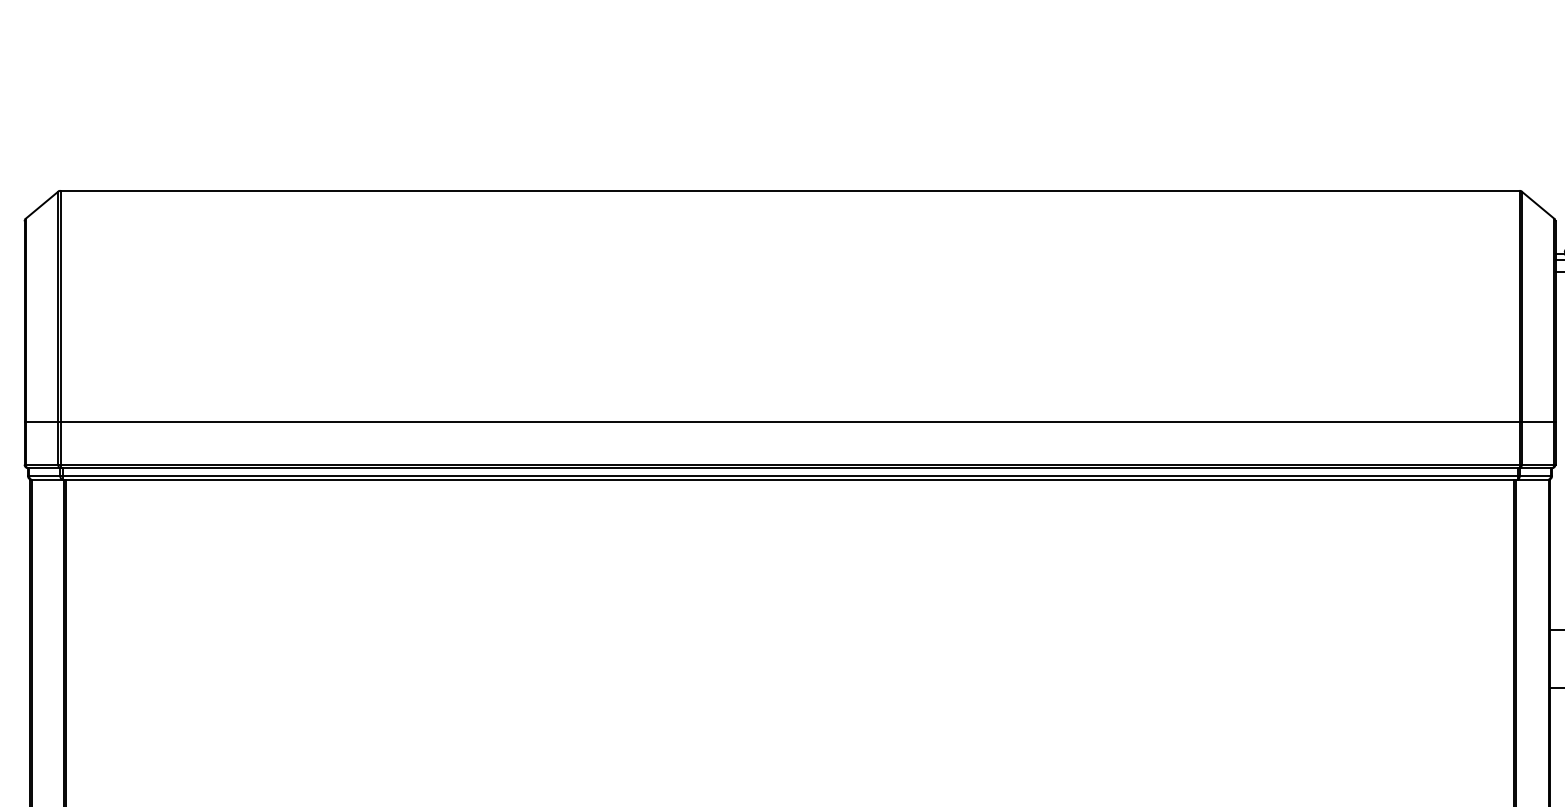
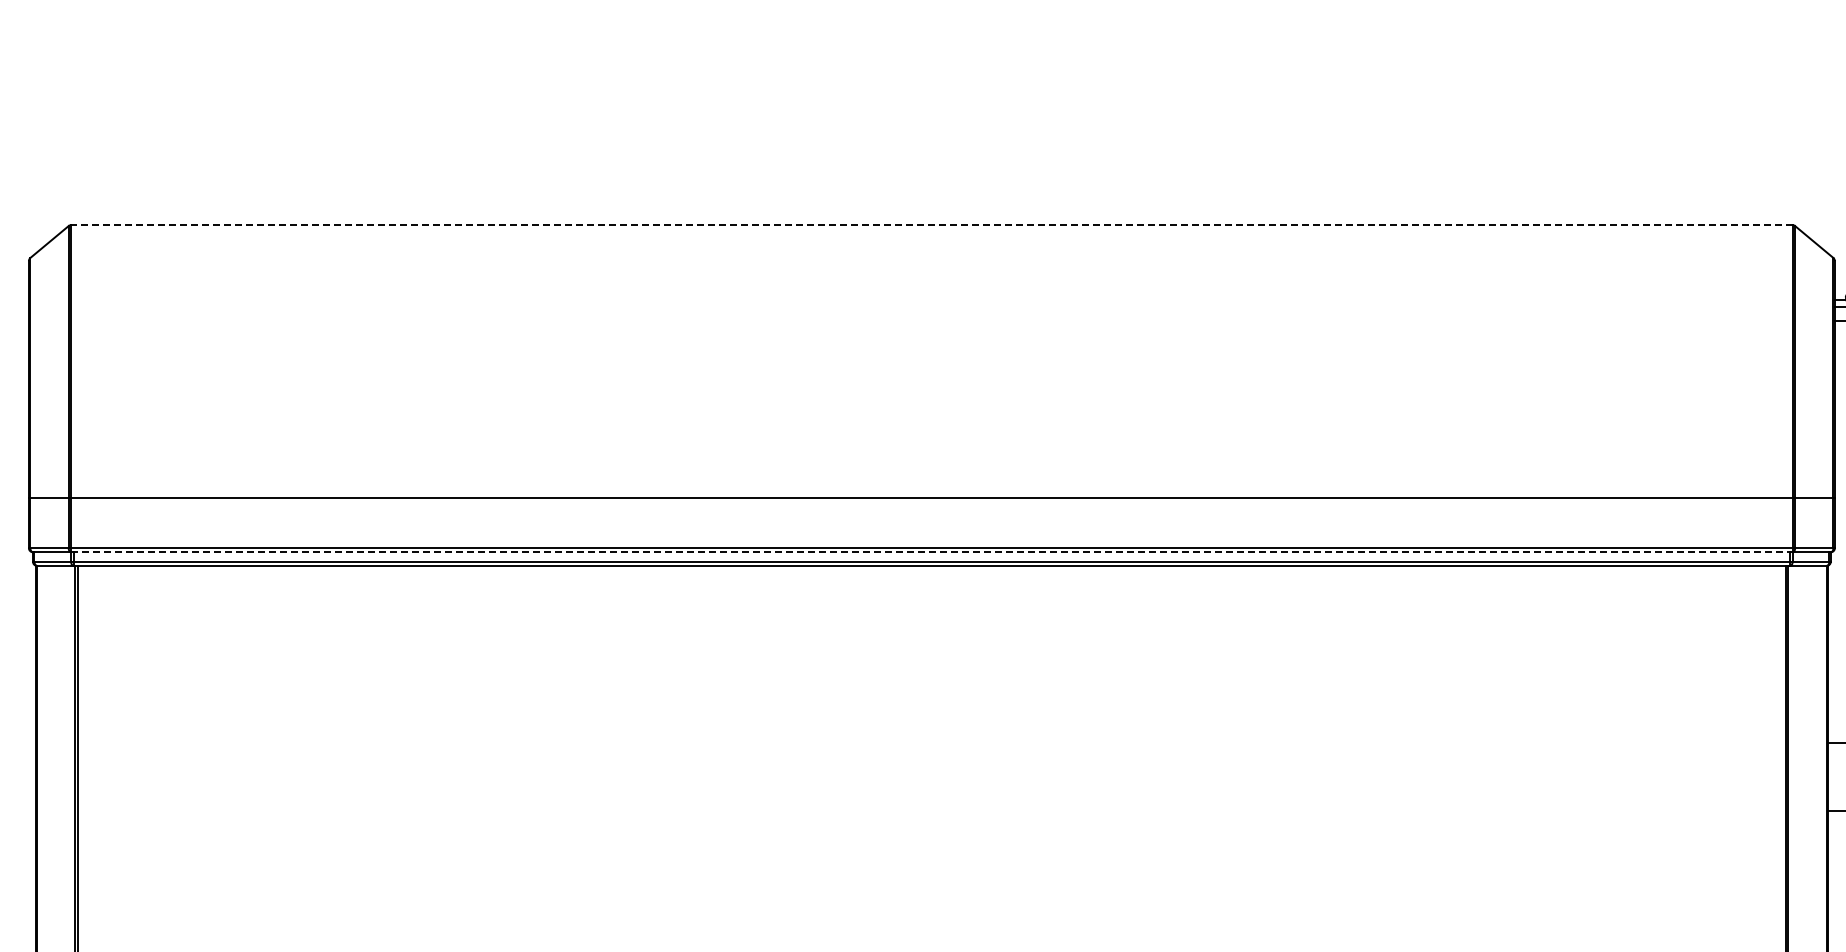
line: (789, 191) -> (931, 225), solid -> dashed
line: (789, 468) -> (931, 552), solid -> dashed

